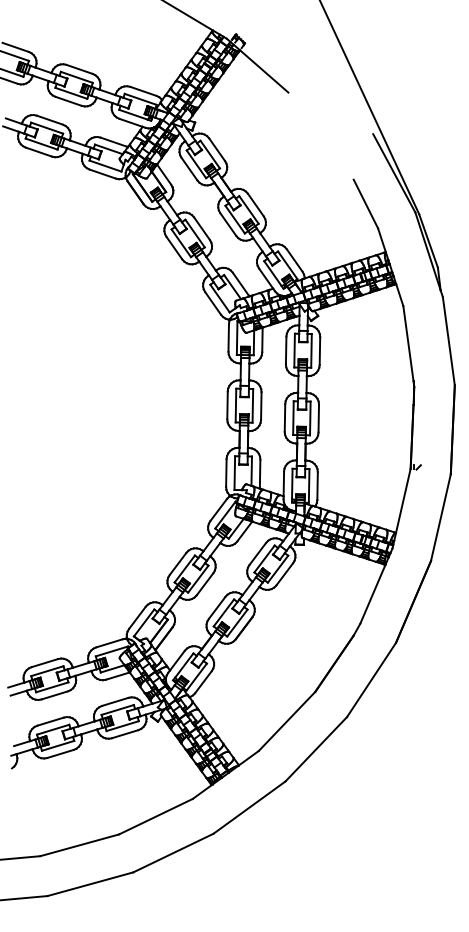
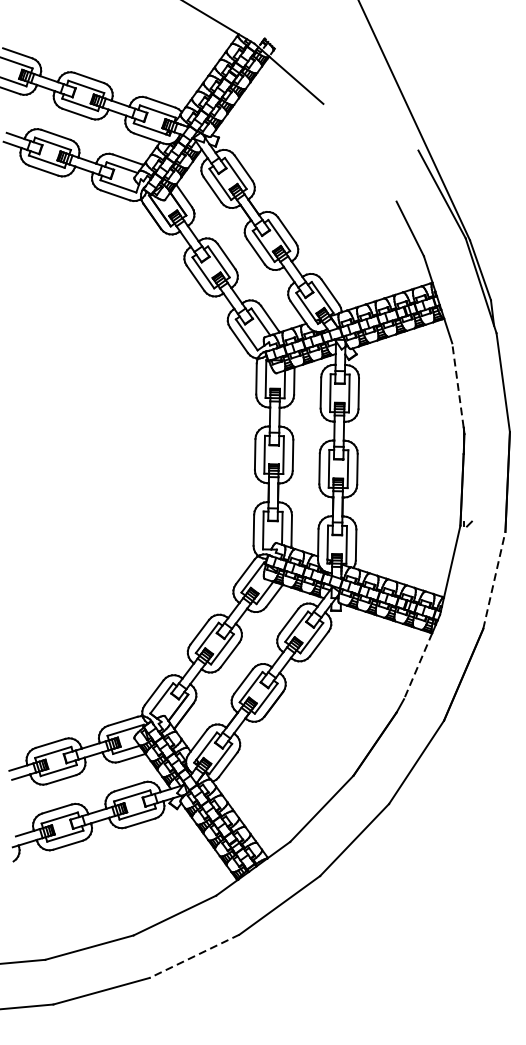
line: (408, 343) -> (458, 385), solid -> dashed
line: (441, 517) -> (495, 580), solid -> dashed
line: (372, 594) -> (417, 666), solid -> dashed
line: (173, 853) -> (194, 956), solid -> dashed

